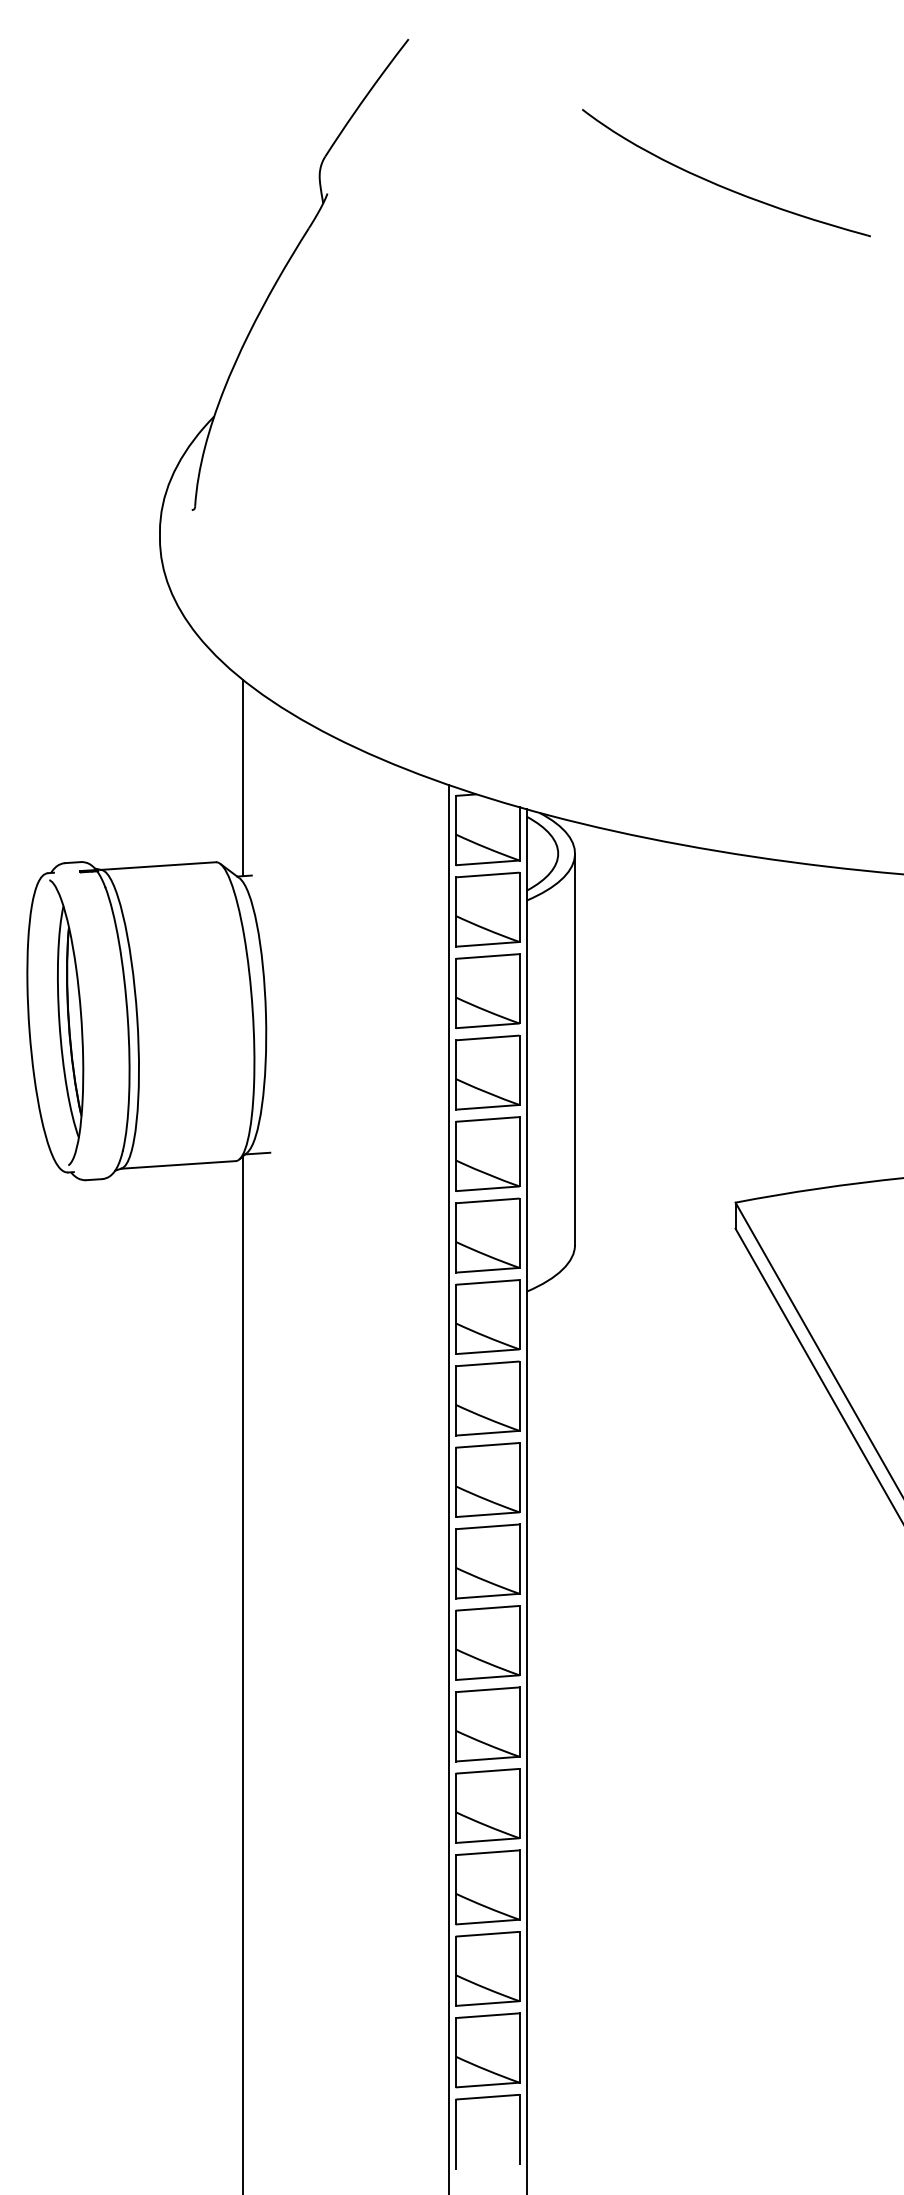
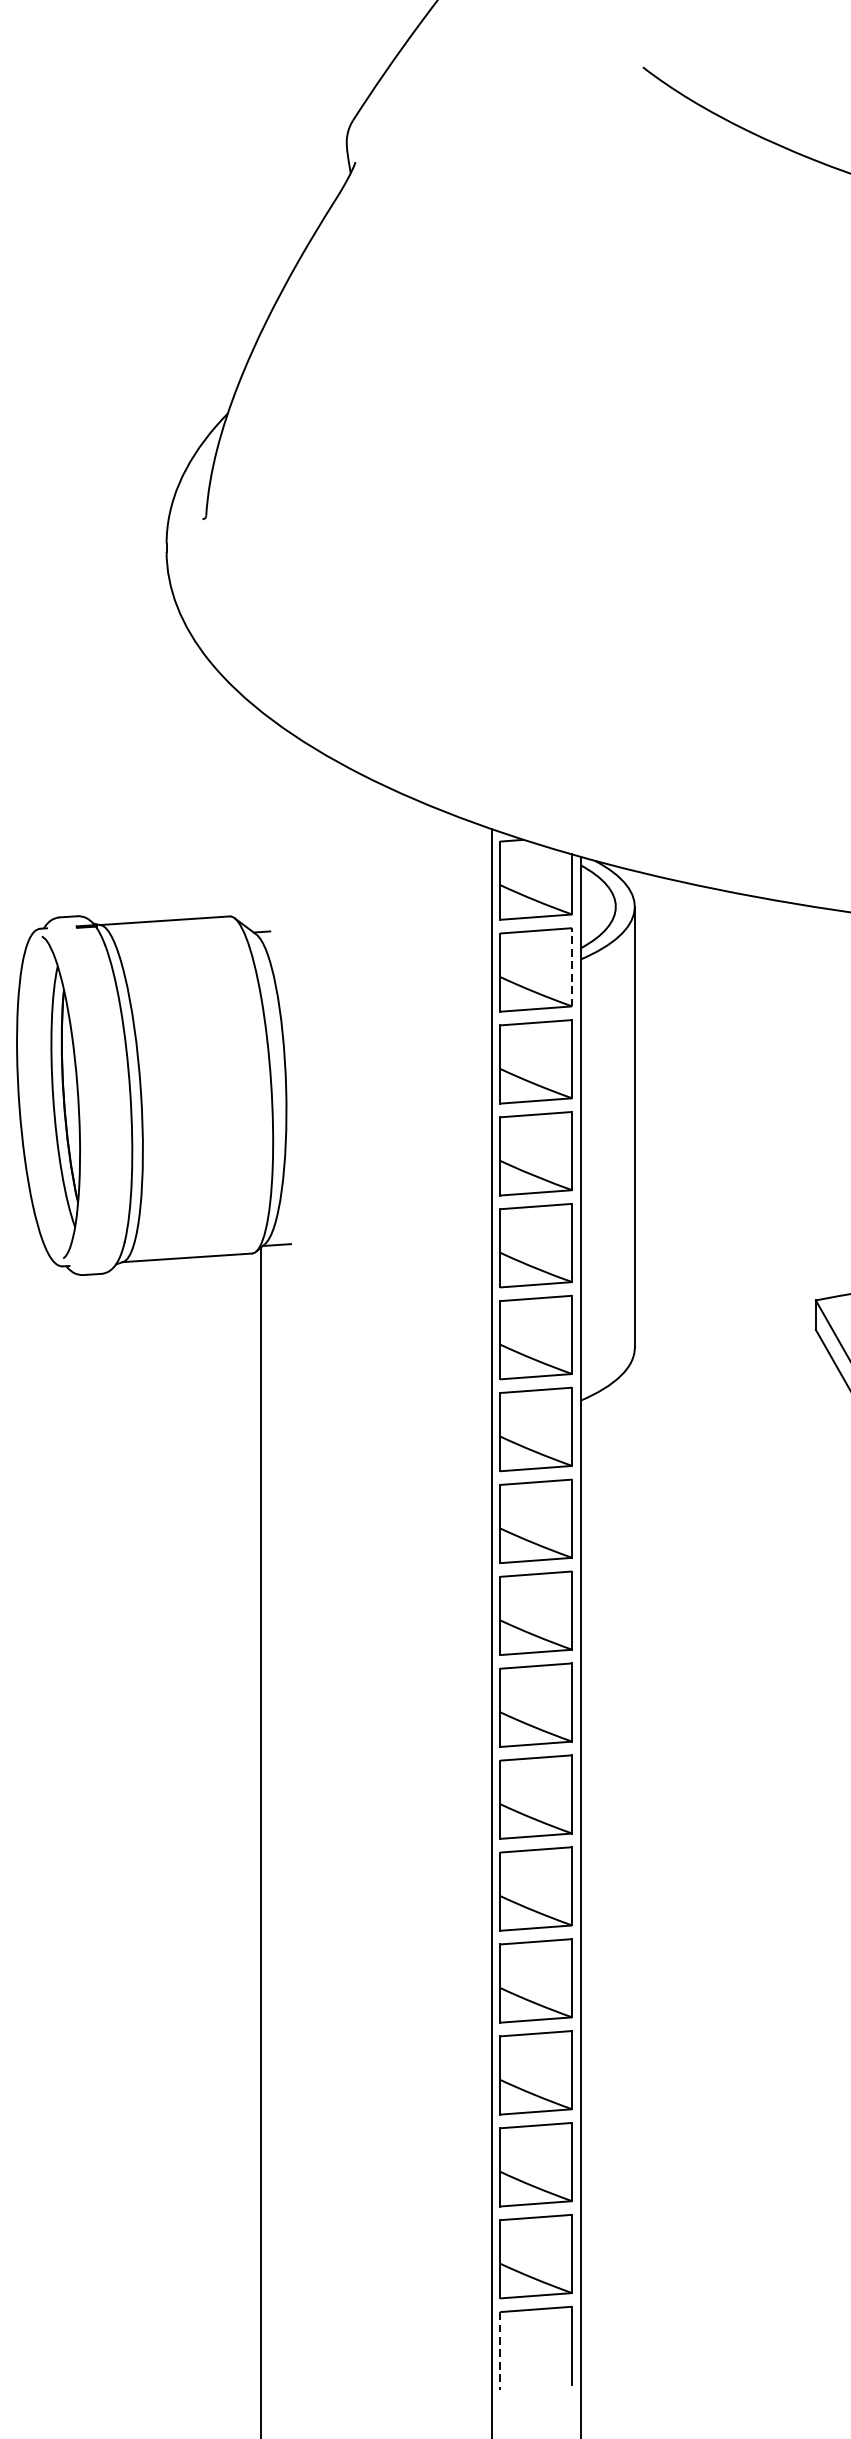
line: (243, 778) -> (260, 821), removed
line: (519, 907) -> (572, 967), solid -> dashed
line: (455, 2134) -> (499, 2351), solid -> dashed

